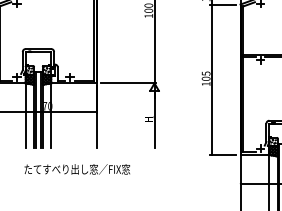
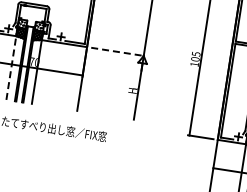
line: (129, 83) -> (118, 52), solid -> dashed
line: (25, 115) -> (11, 67), solid -> dashed

